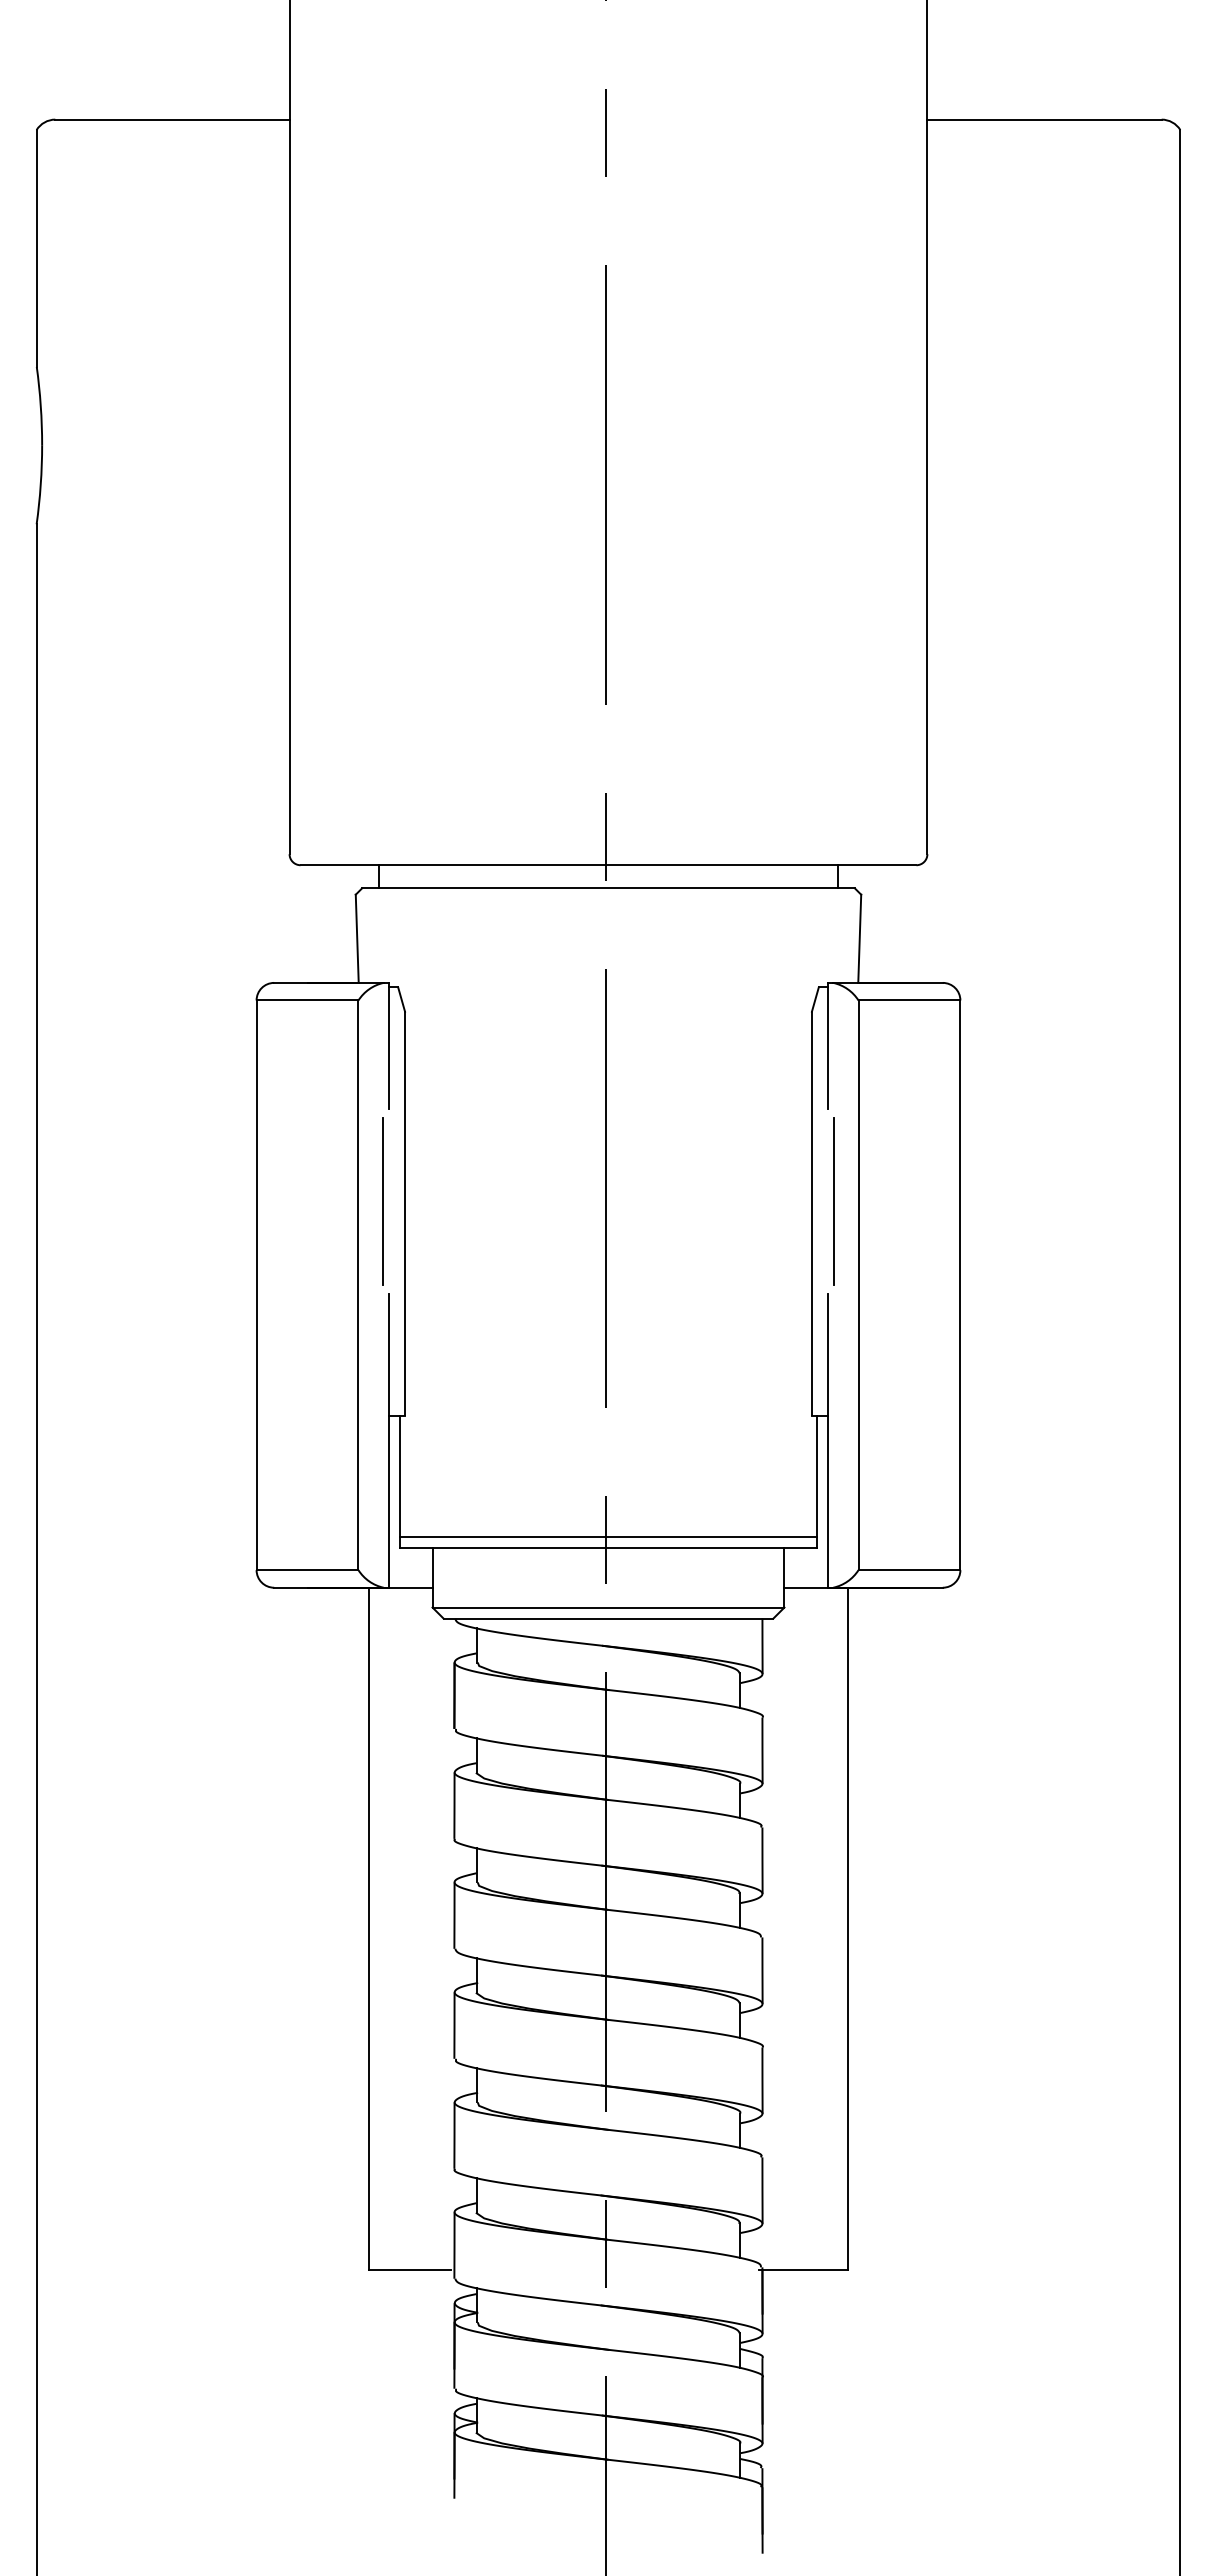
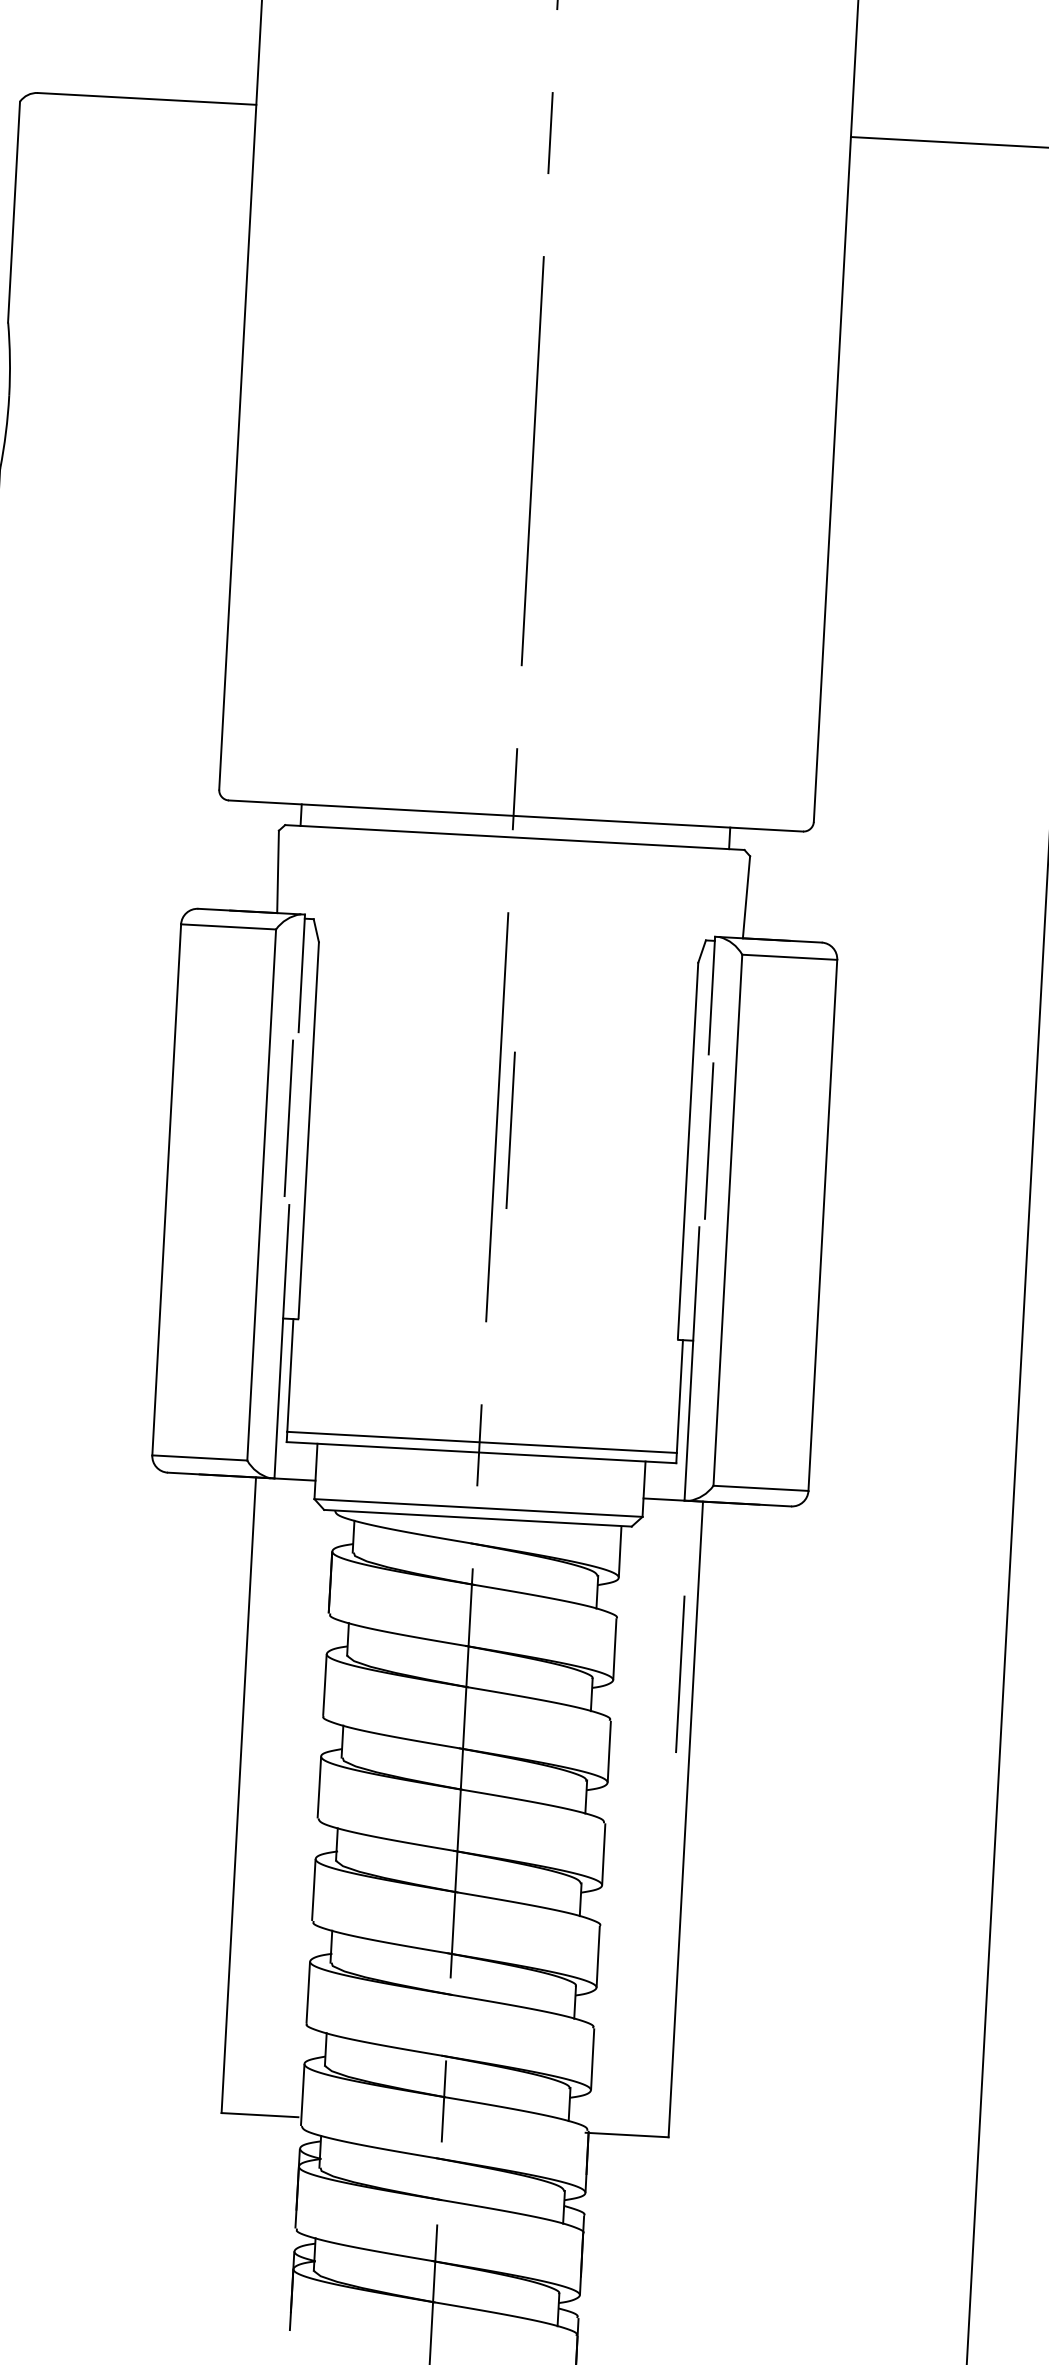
line: (620, 1201) -> (510, 1130), added
line: (833, 1773) -> (679, 1674), added

